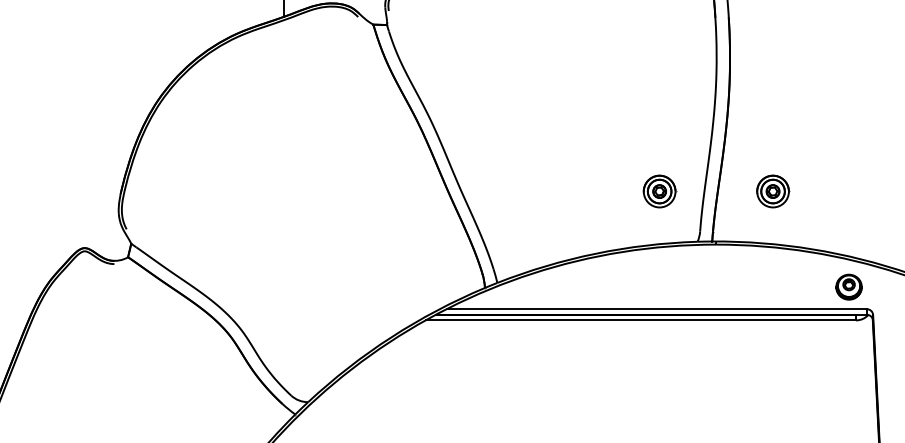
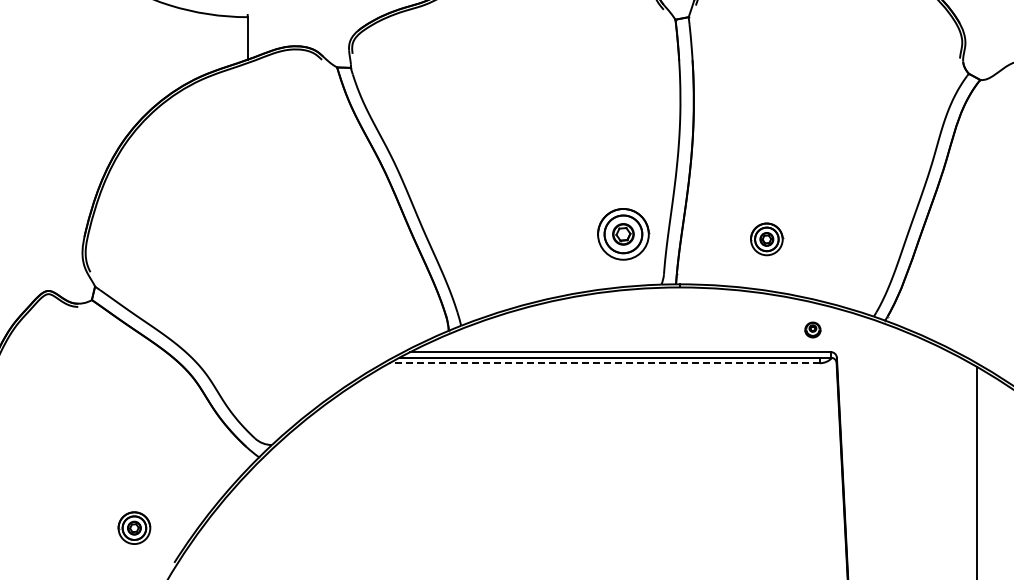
part: (659, 191) -> (623, 234), size x1.6
part: (773, 191) -> (767, 239), moved
part: (848, 286) -> (812, 329), size x0.6
line: (640, 320) -> (604, 363), solid -> dashed

